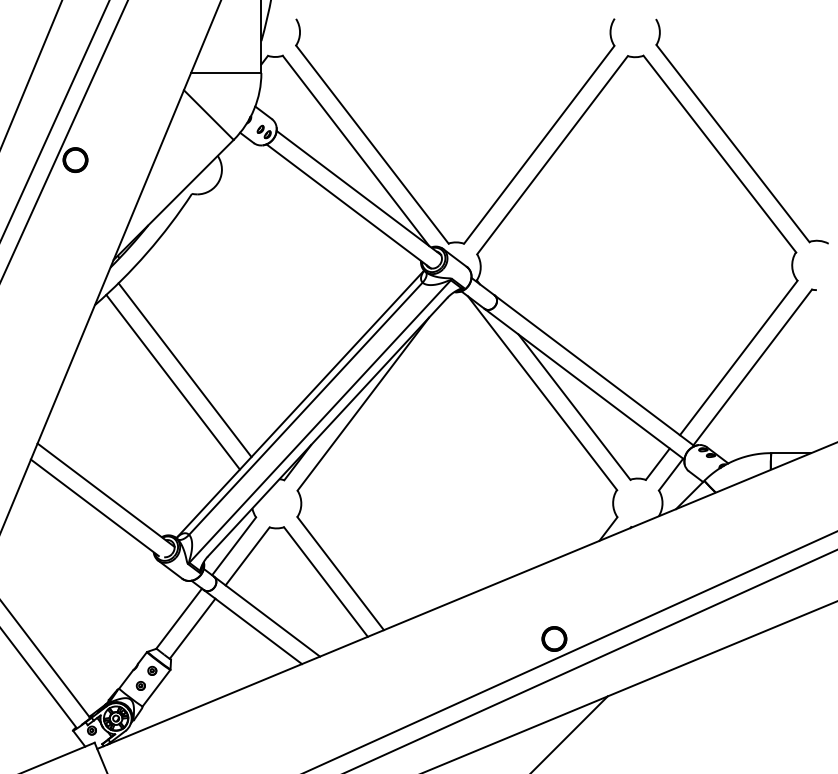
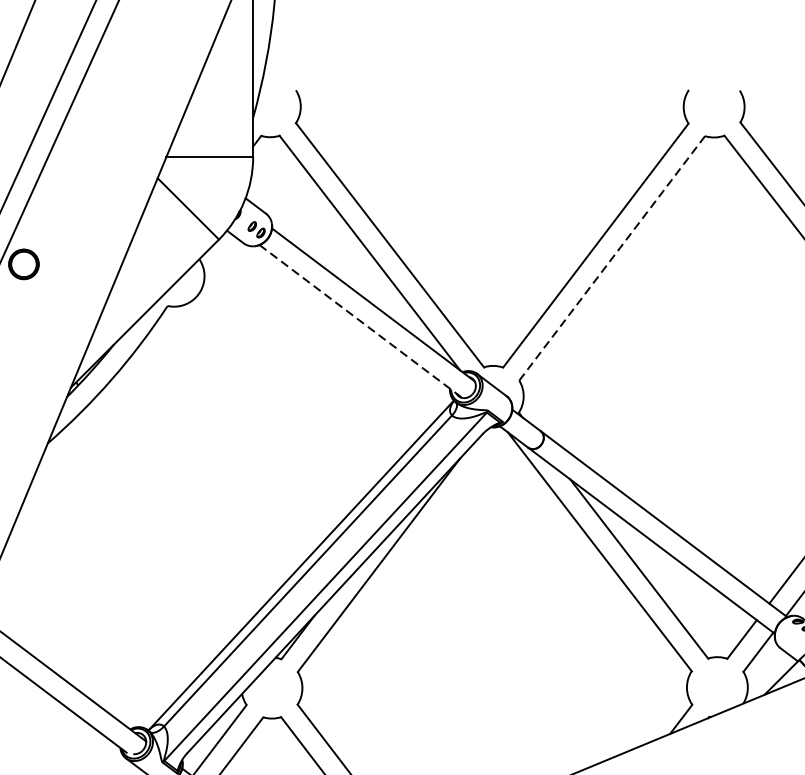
line: (552, 154) -> (612, 257), solid -> dashed
line: (348, 206) -> (360, 321), solid -> dashed
line: (184, 370) -> (158, 523), removed
line: (172, 381) -> (143, 537), removed

